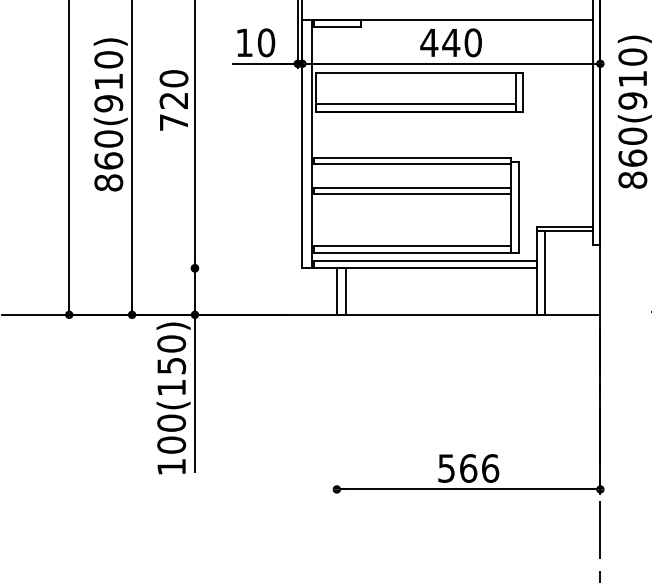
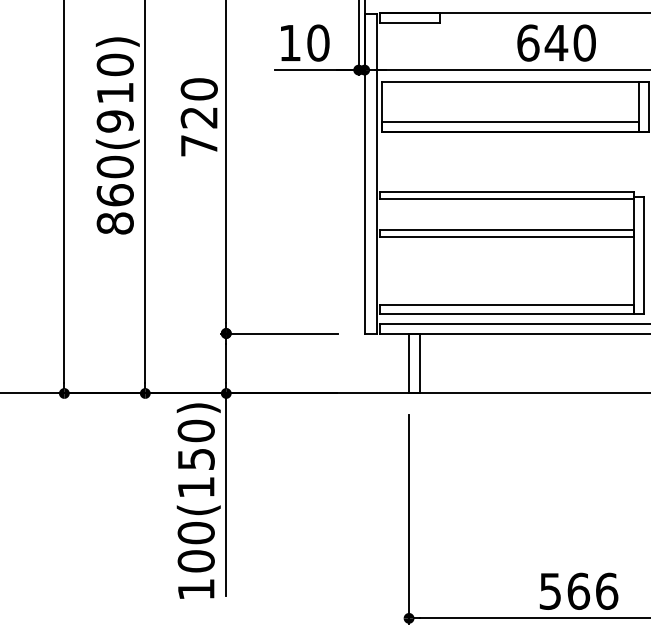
text: (429, 42) -> (528, 42), 440 -> 640
line: (235, 268) -> (278, 333), added
line: (336, 412) -> (408, 519), added

